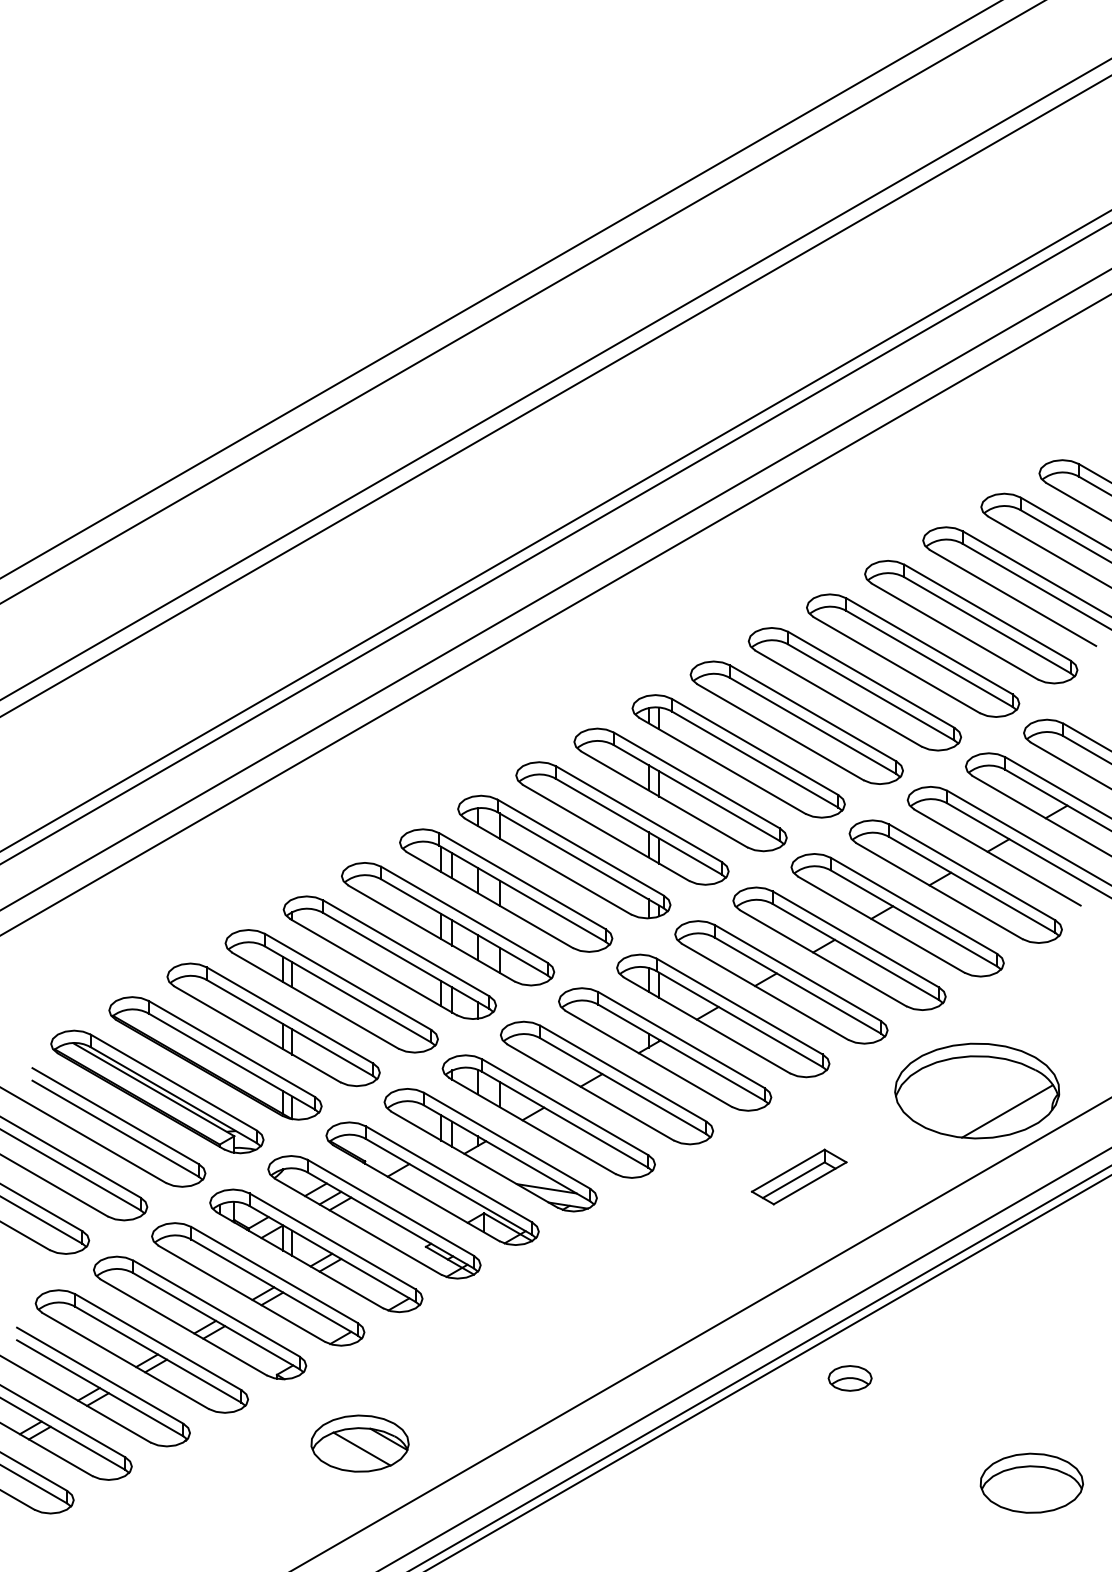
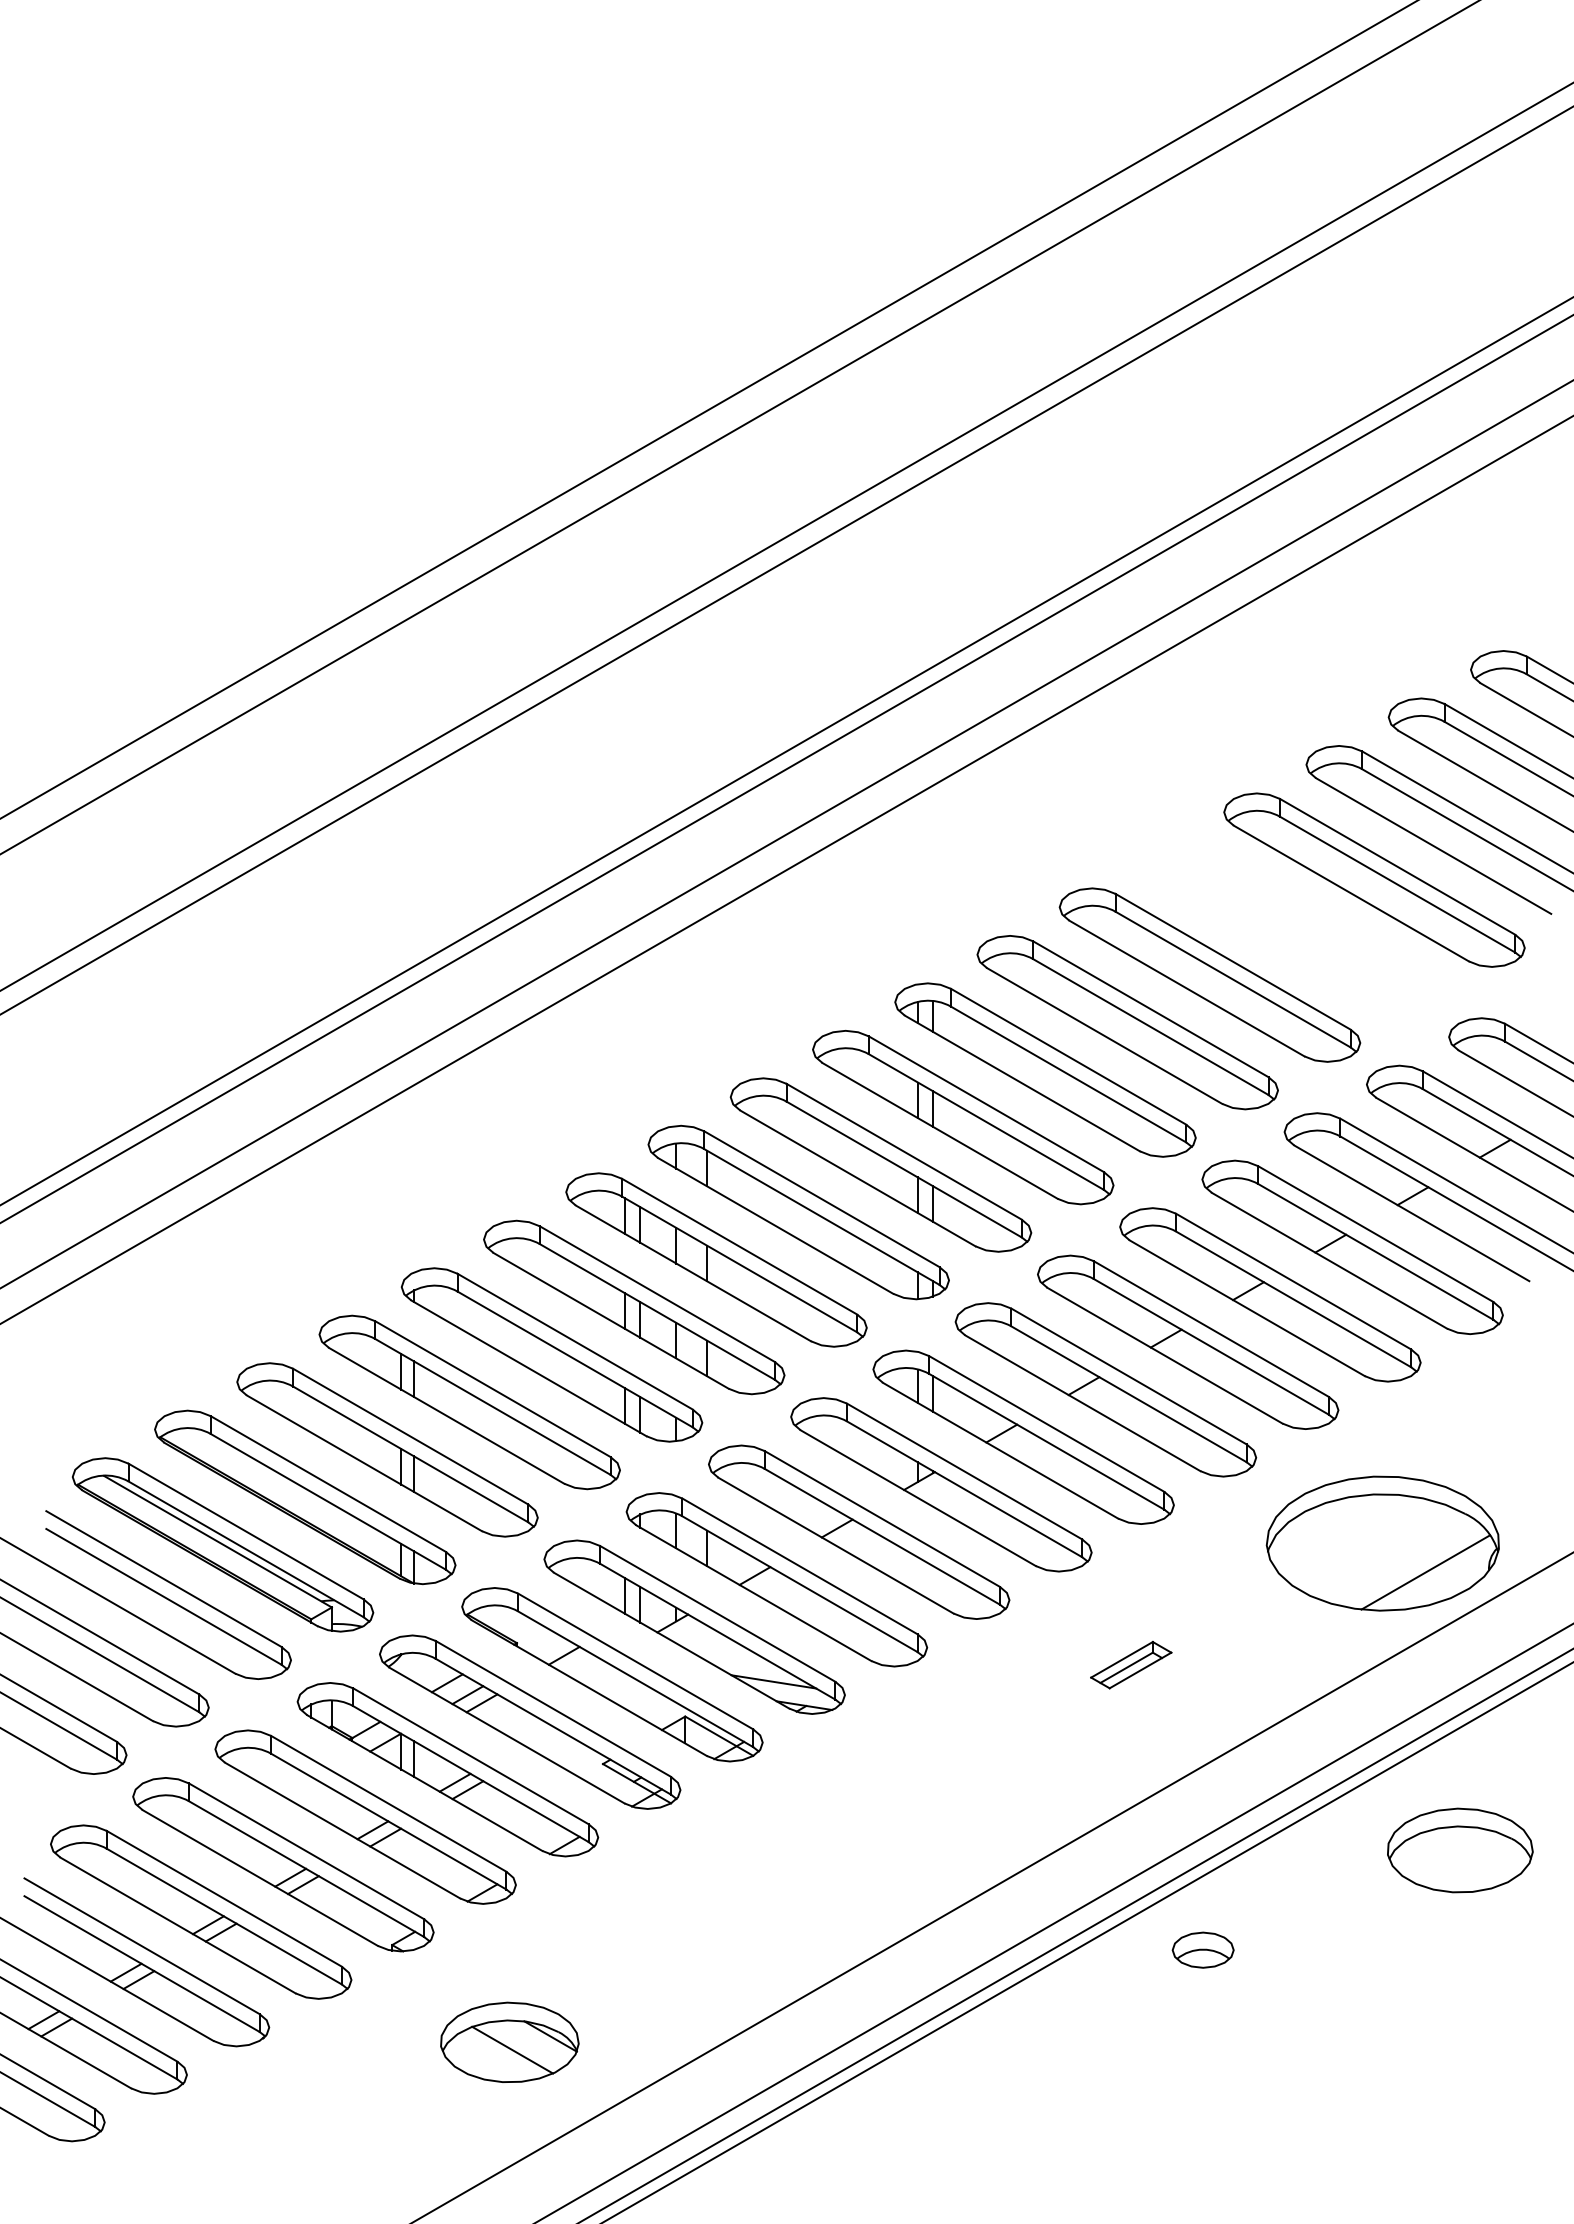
part: (913, 655) -> (1292, 927), removed
part: (799, 1176) -> (1131, 1664), size x0.6
part: (1032, 1483) -> (1460, 1850), moved

